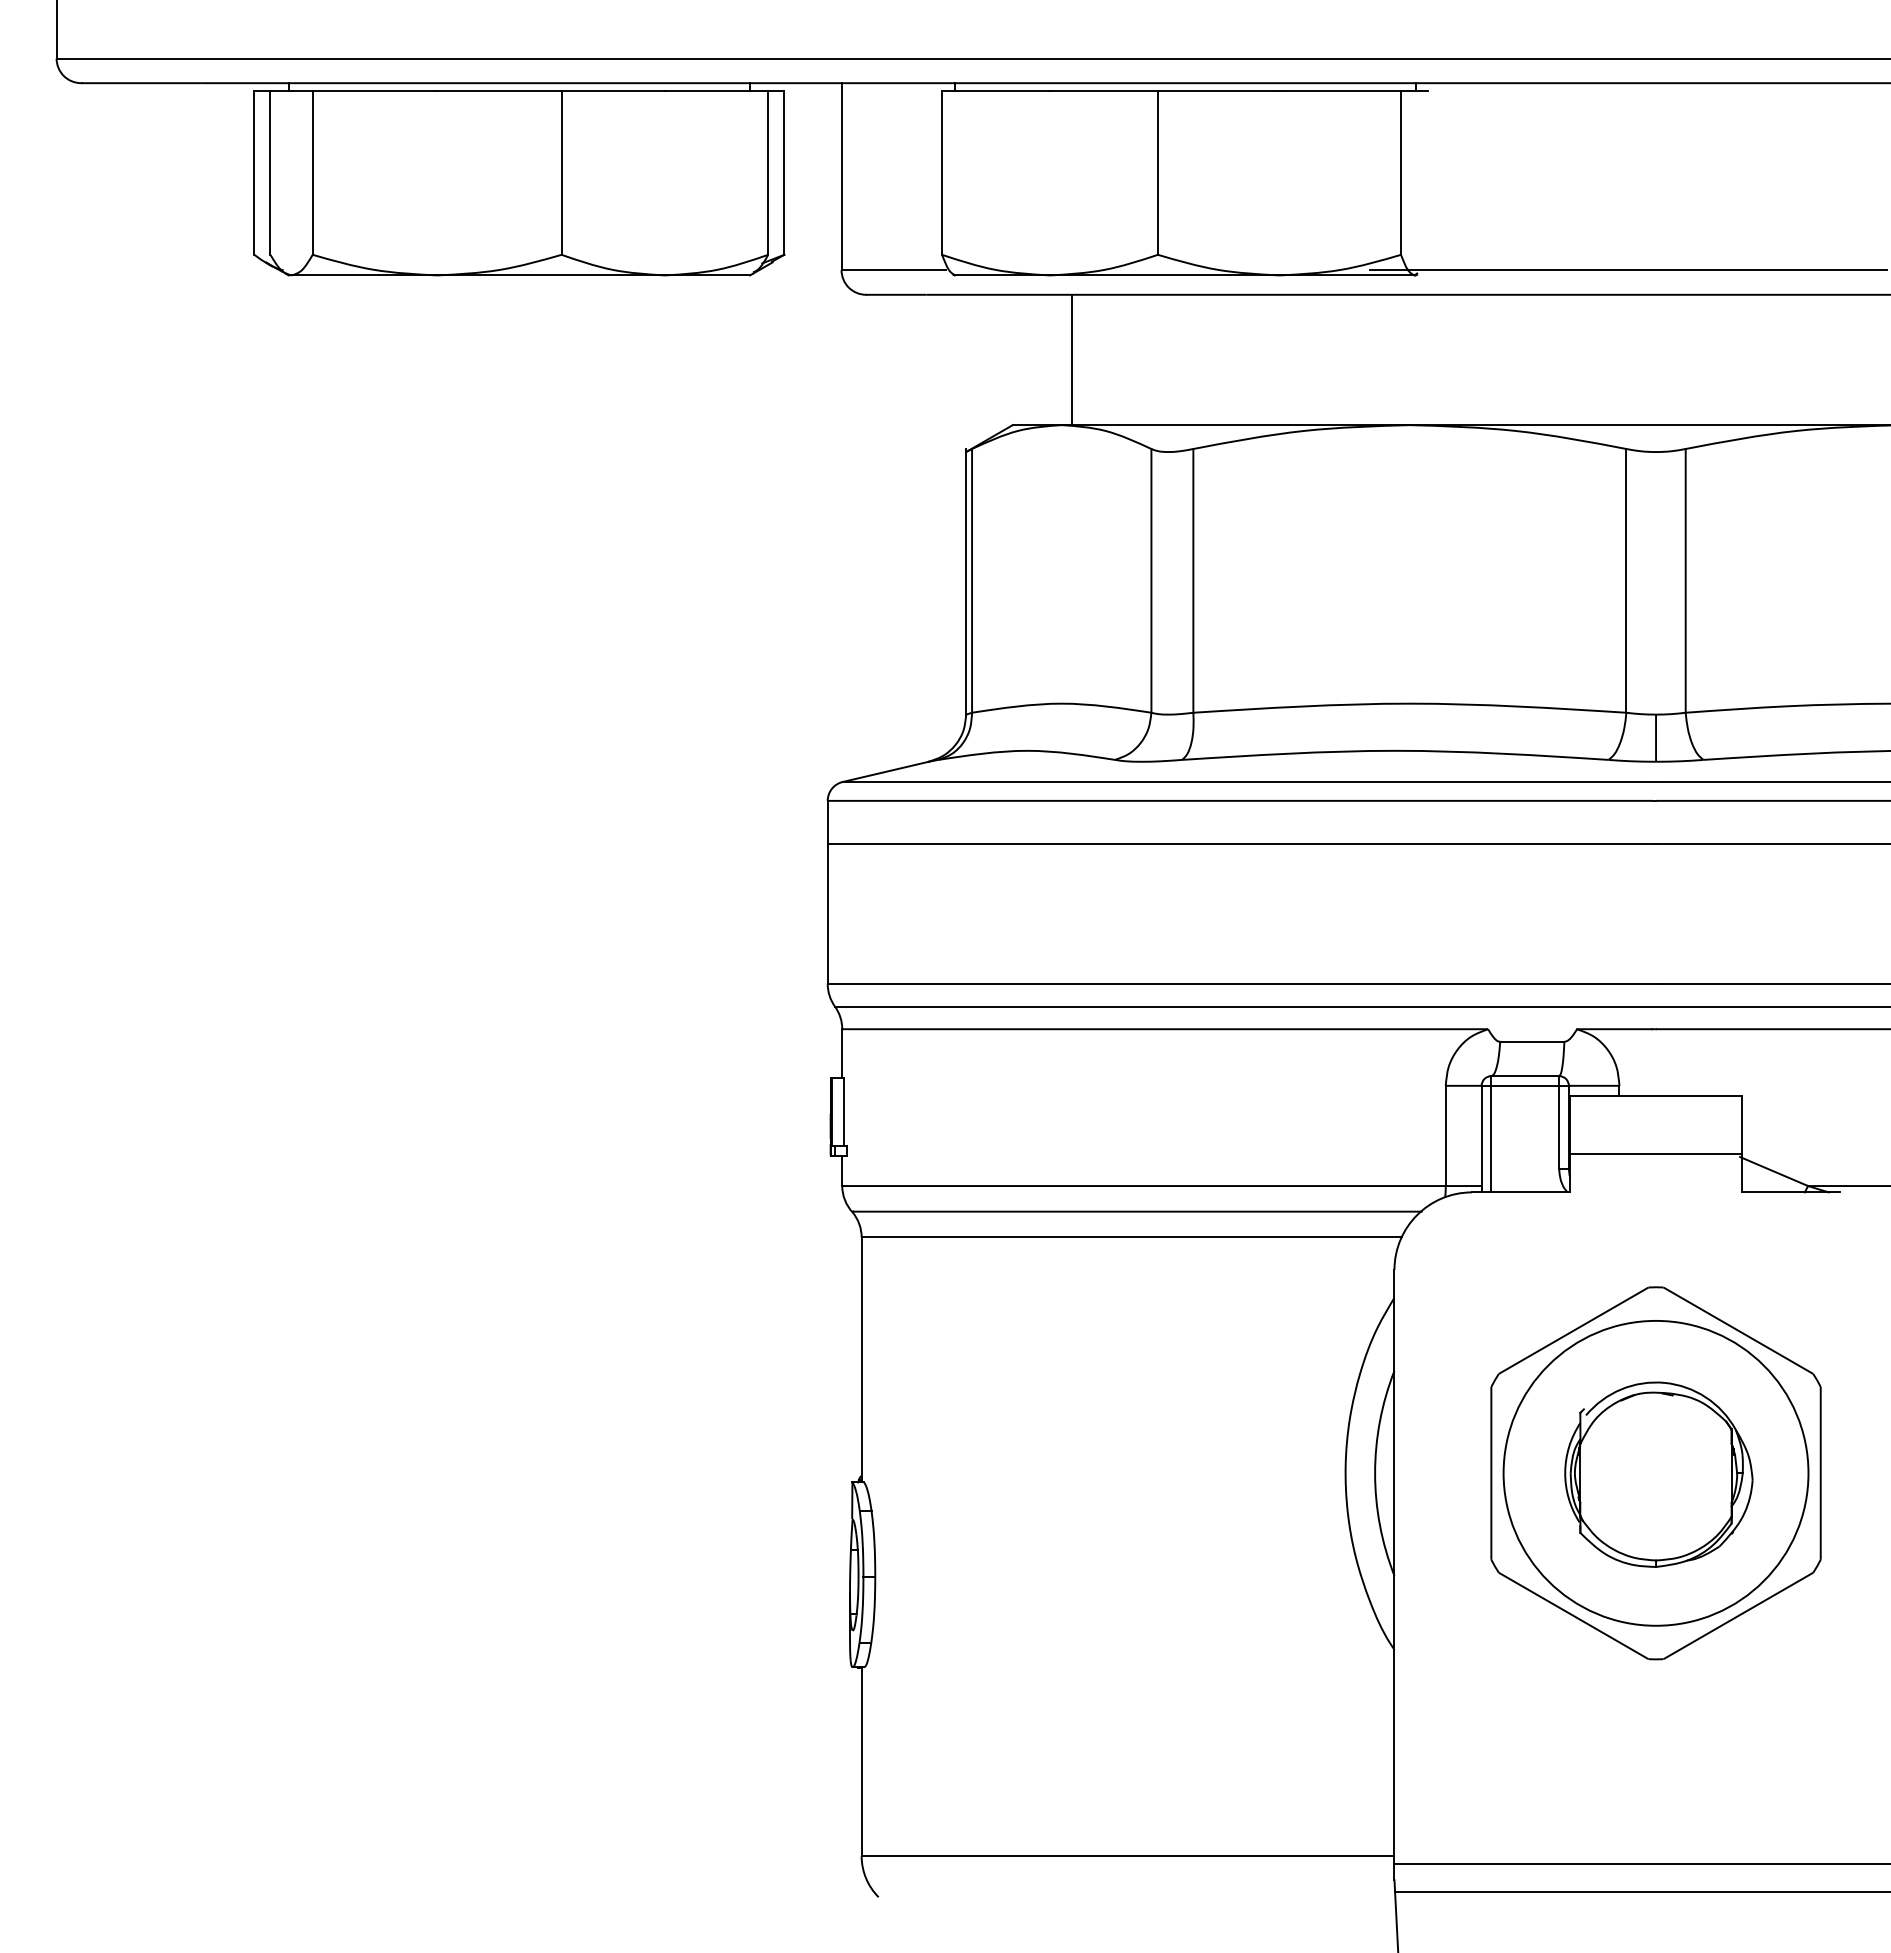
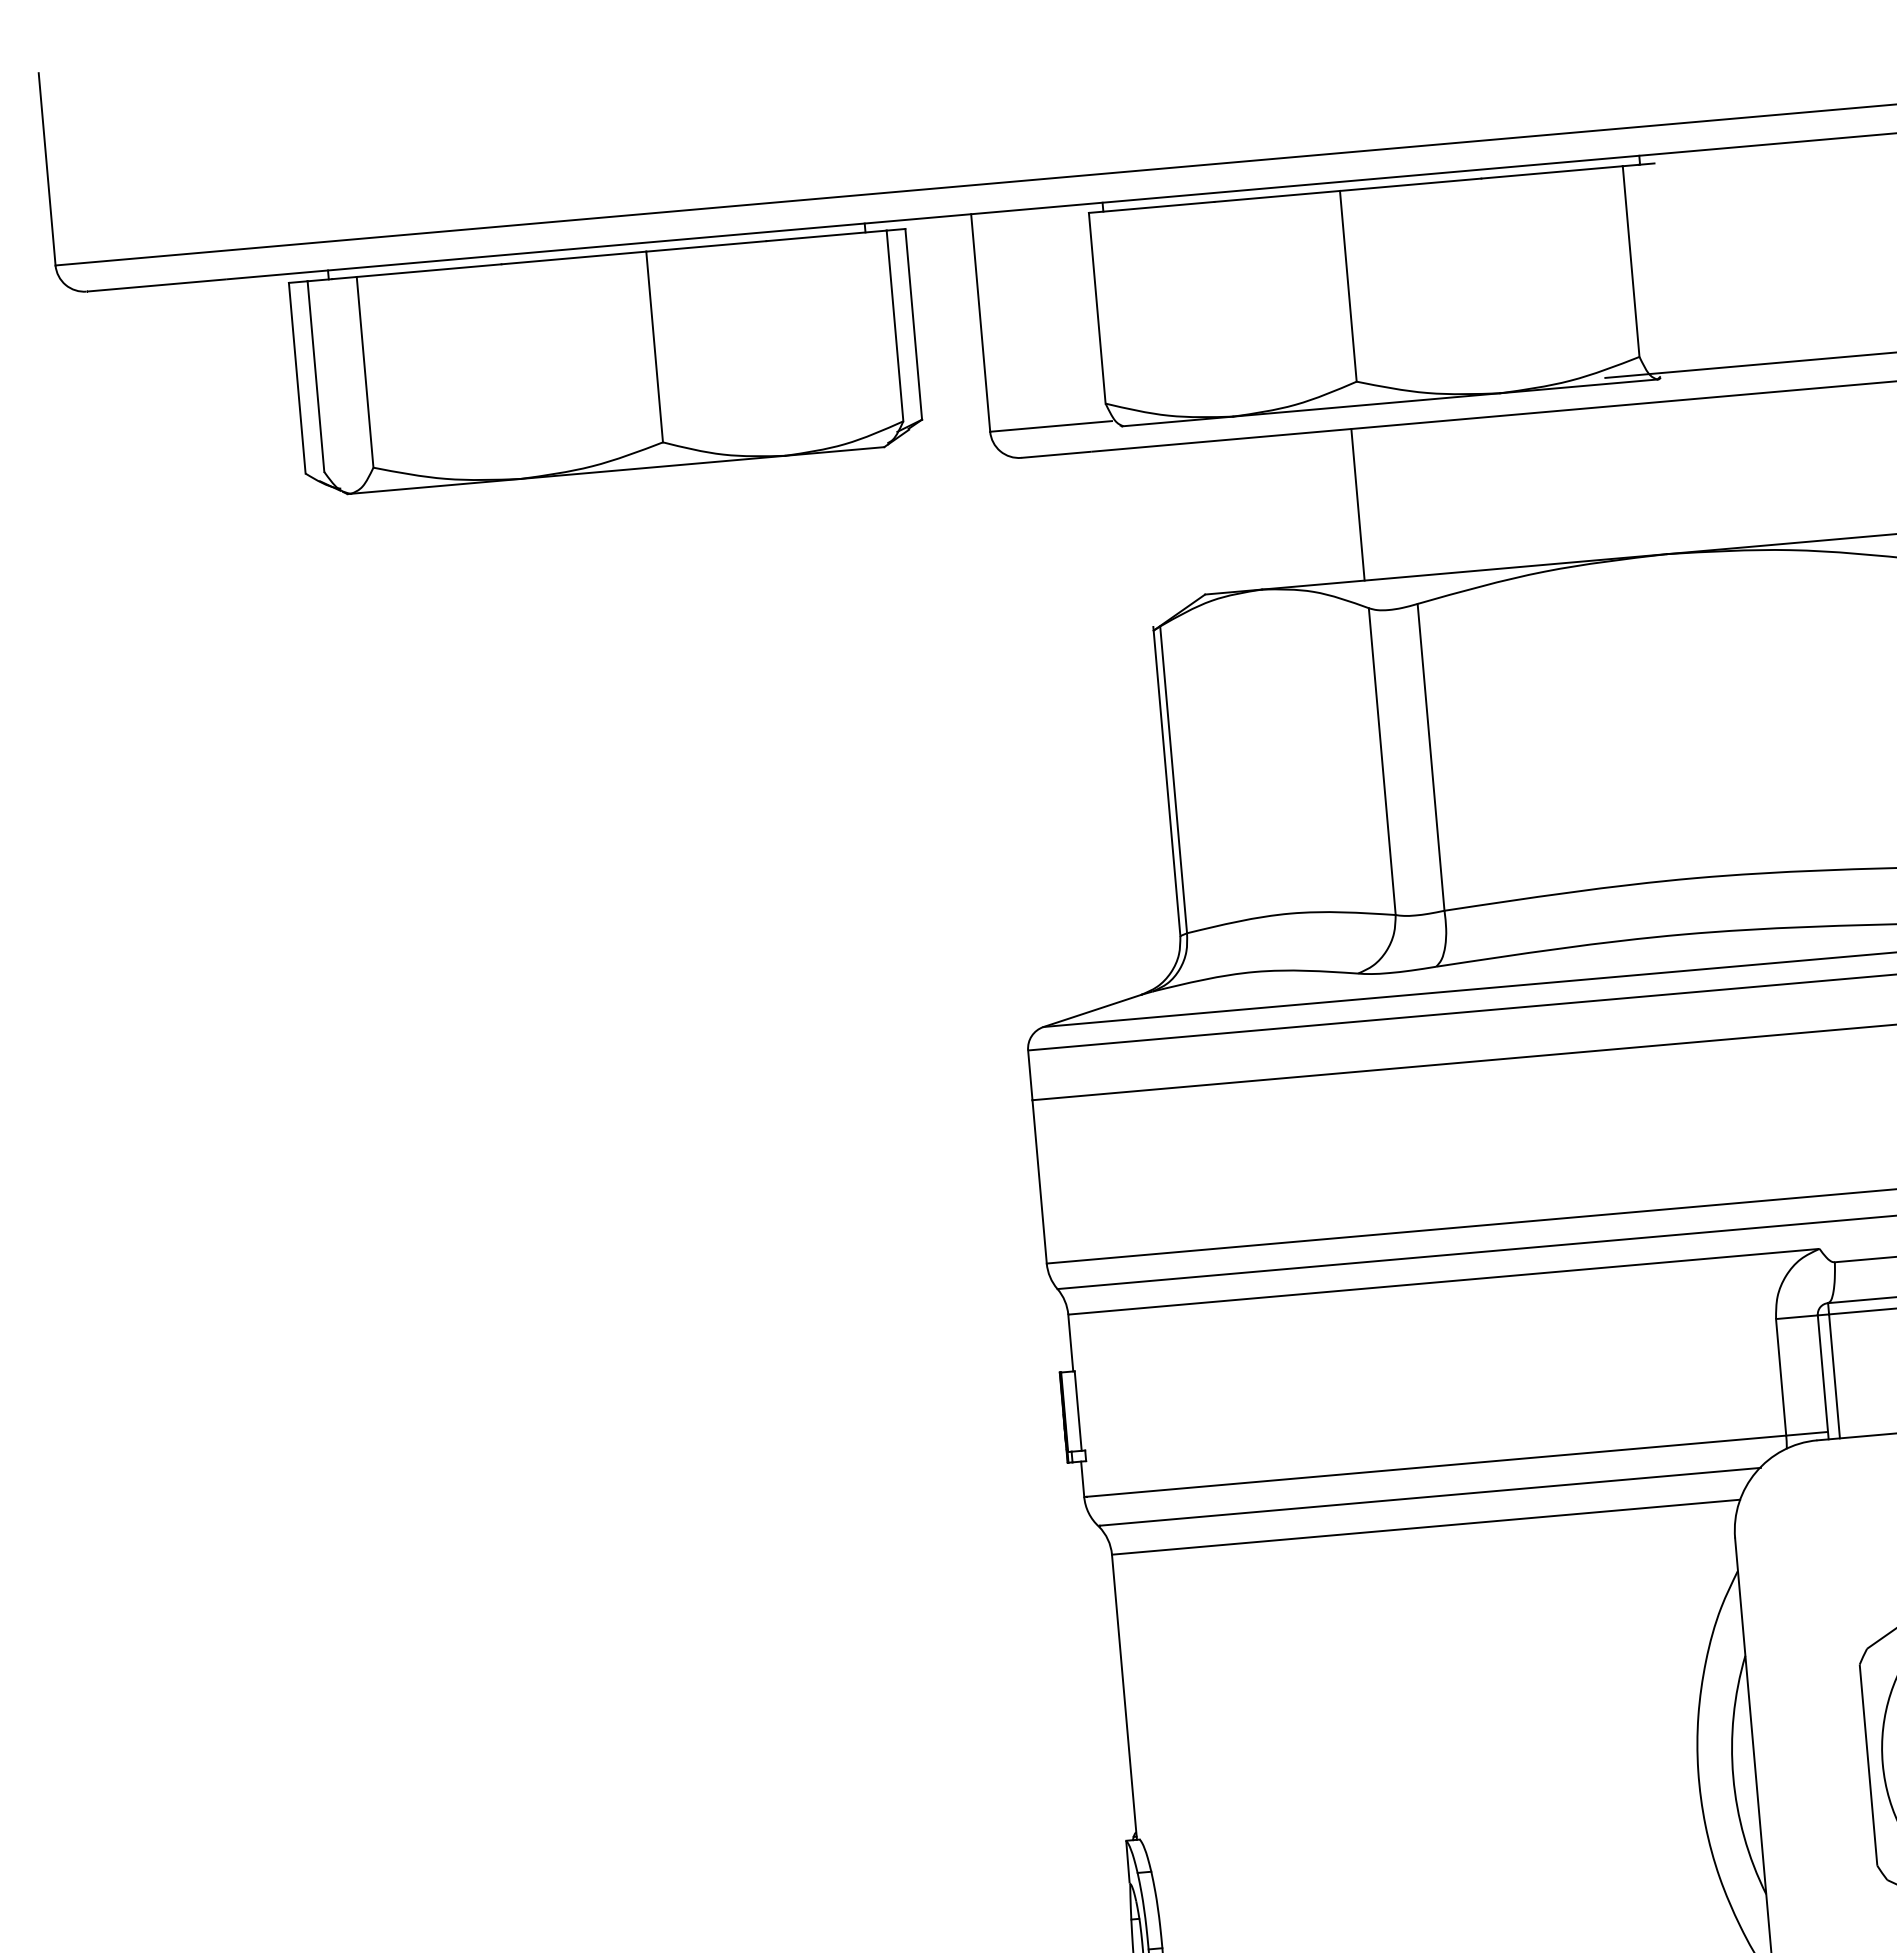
line: (1071, 359) -> (1357, 504), moved

